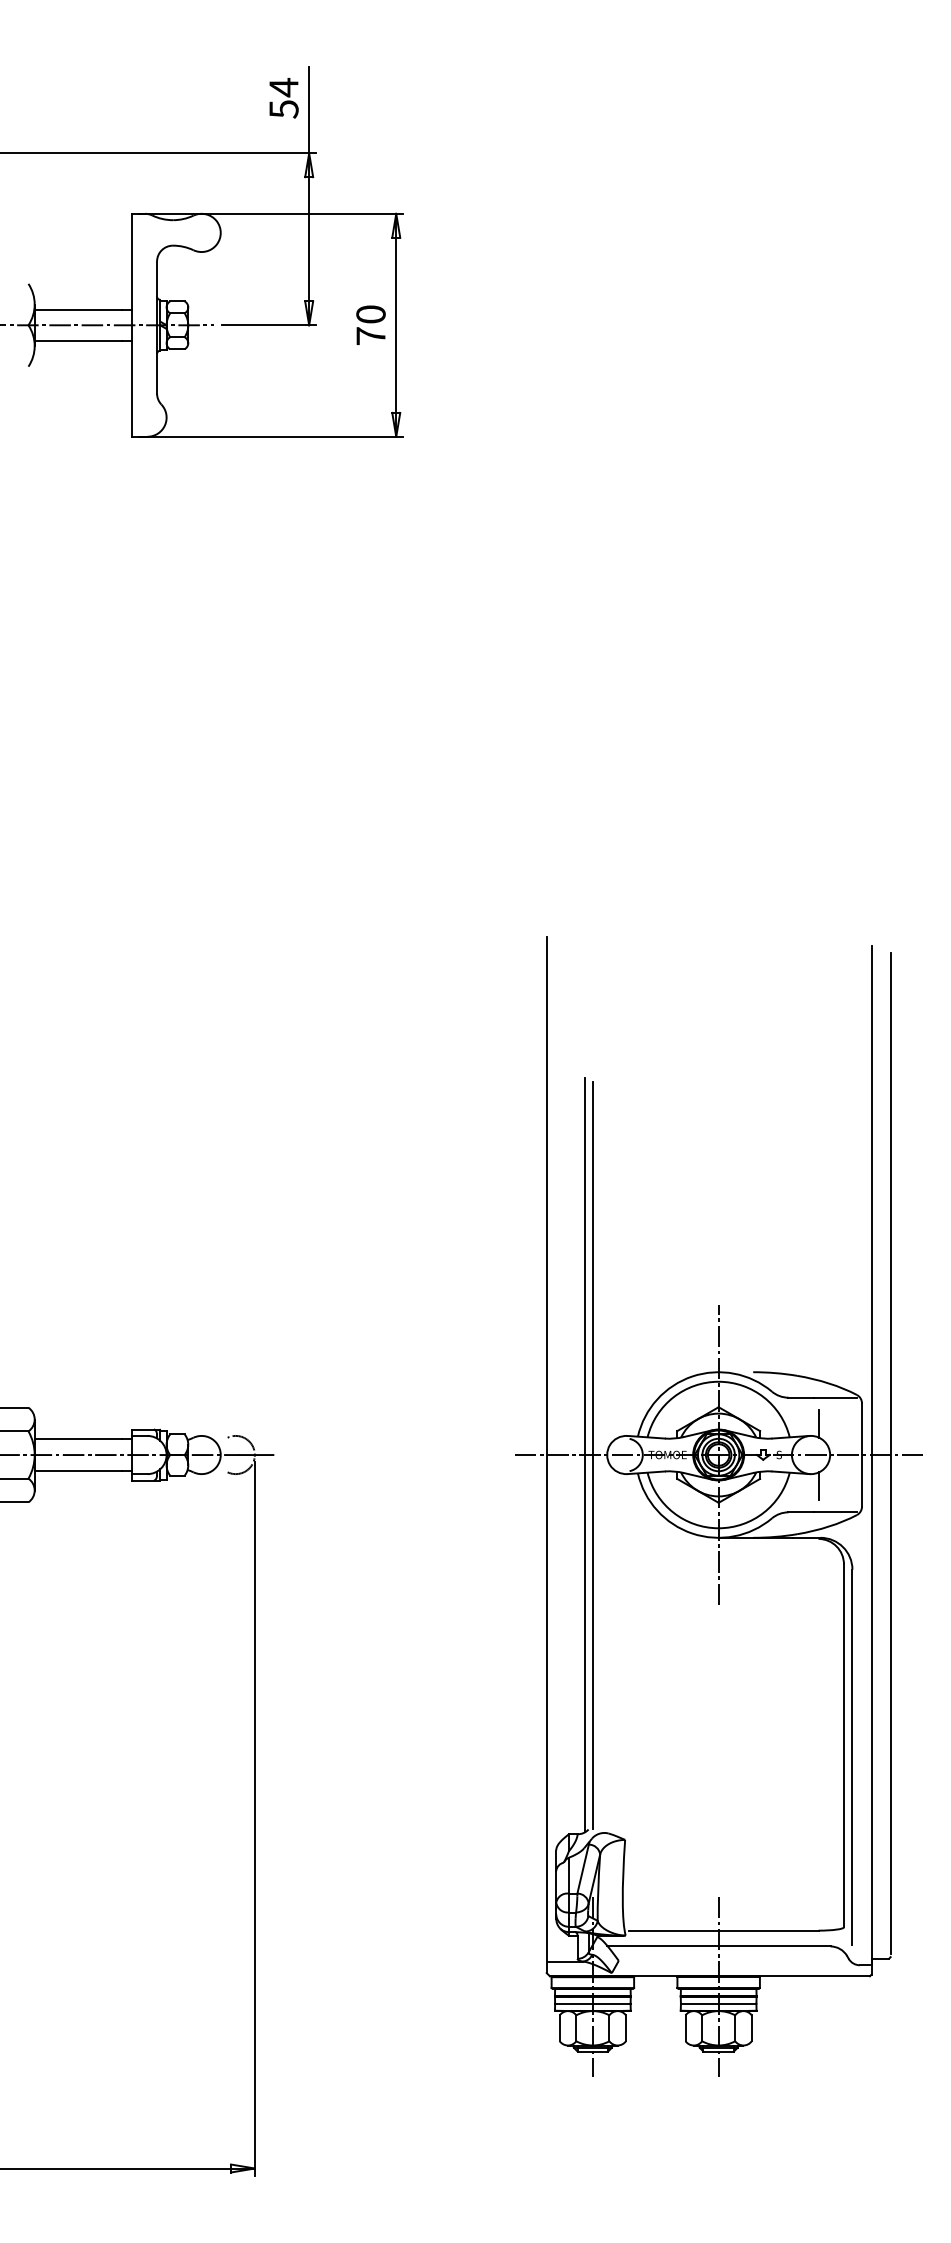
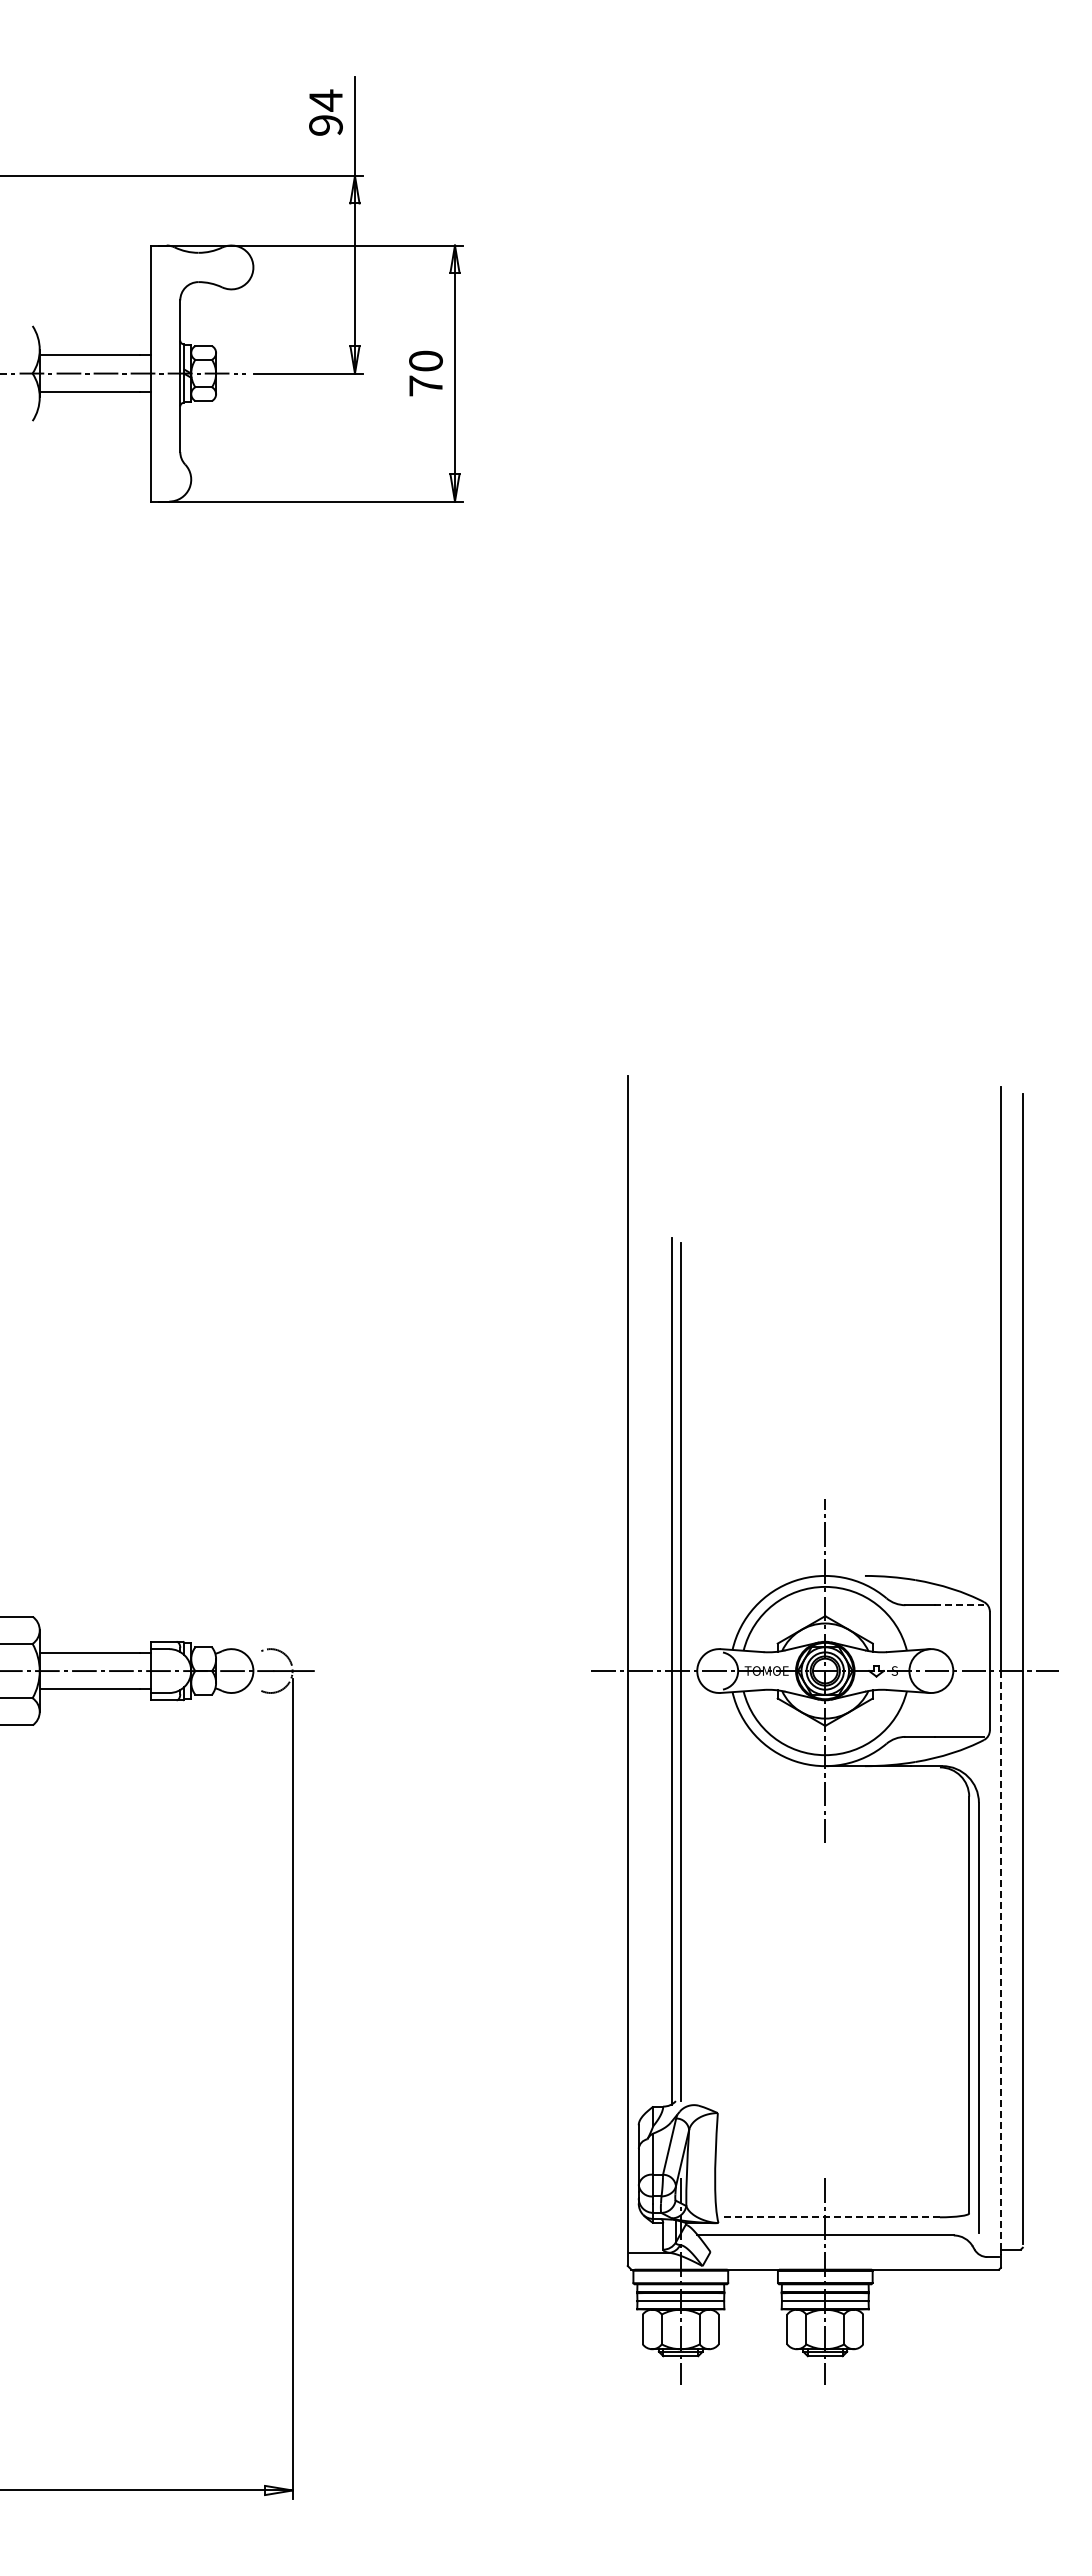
text: (283, 109) -> (325, 125), 54 -> 94
line: (835, 1397) -> (959, 1605), solid -> dashed
line: (818, 1424) -> (940, 1635), removed
line: (818, 1485) -> (940, 1706), removed
line: (871, 1709) -> (1000, 1963), solid -> dashed
line: (724, 1930) -> (831, 2217), solid -> dashed

